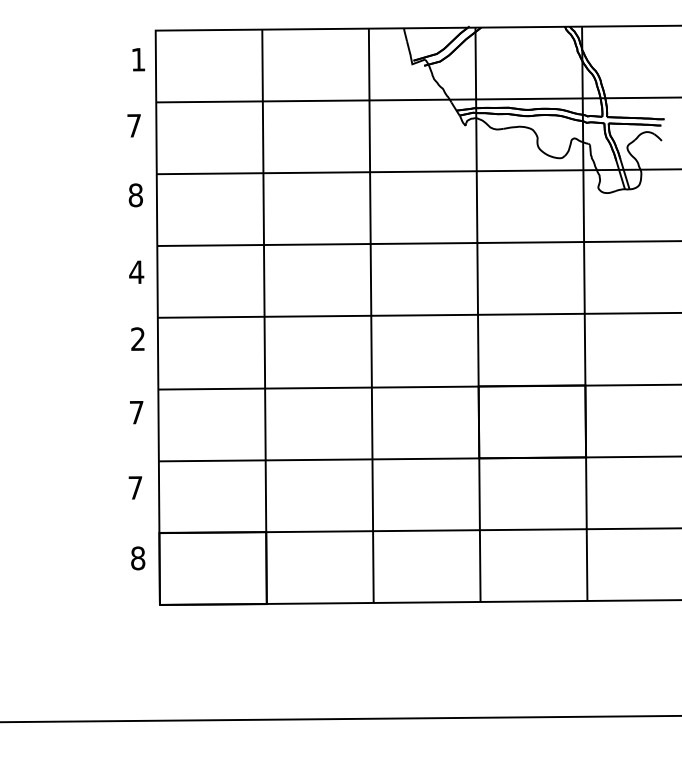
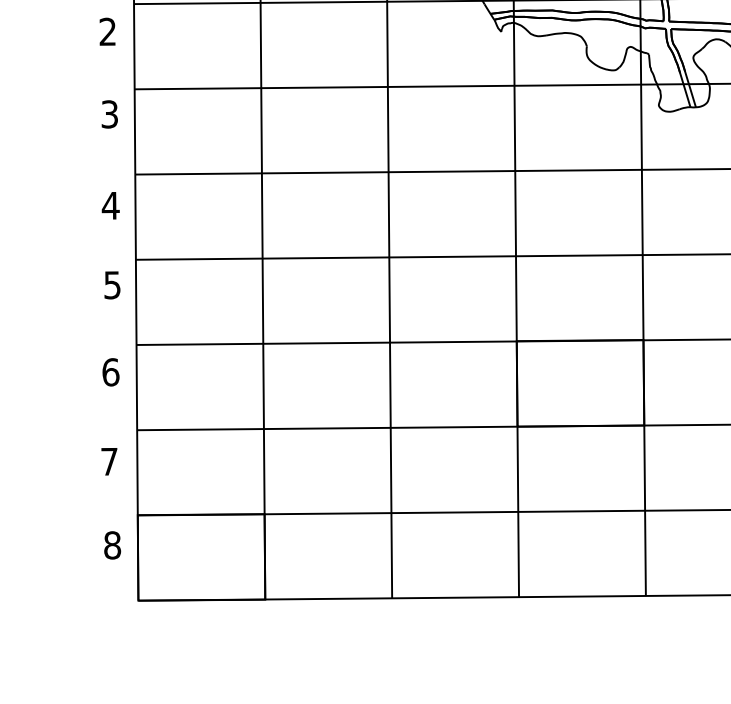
text: (133, 125) -> (107, 31), 7 -> 2
text: (135, 195) -> (109, 114), 8 -> 3
text: (137, 339) -> (111, 285), 2 -> 5
text: (136, 412) -> (110, 372), 7 -> 6

